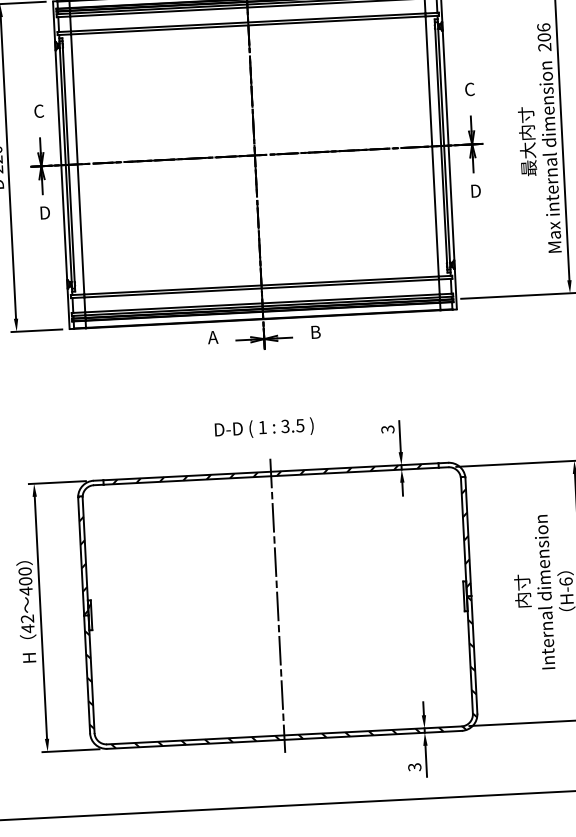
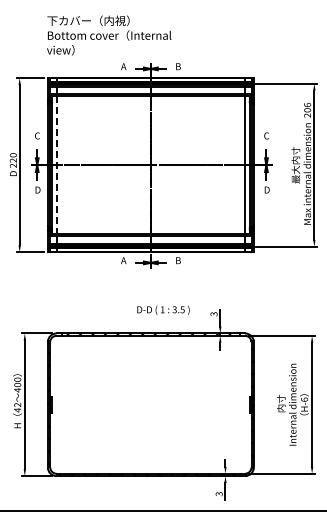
line: (77, 165) -> (56, 165), solid -> dashed
text: (264, 426) -> (163, 309), moved
line: (277, 605) -> (150, 404), removed

